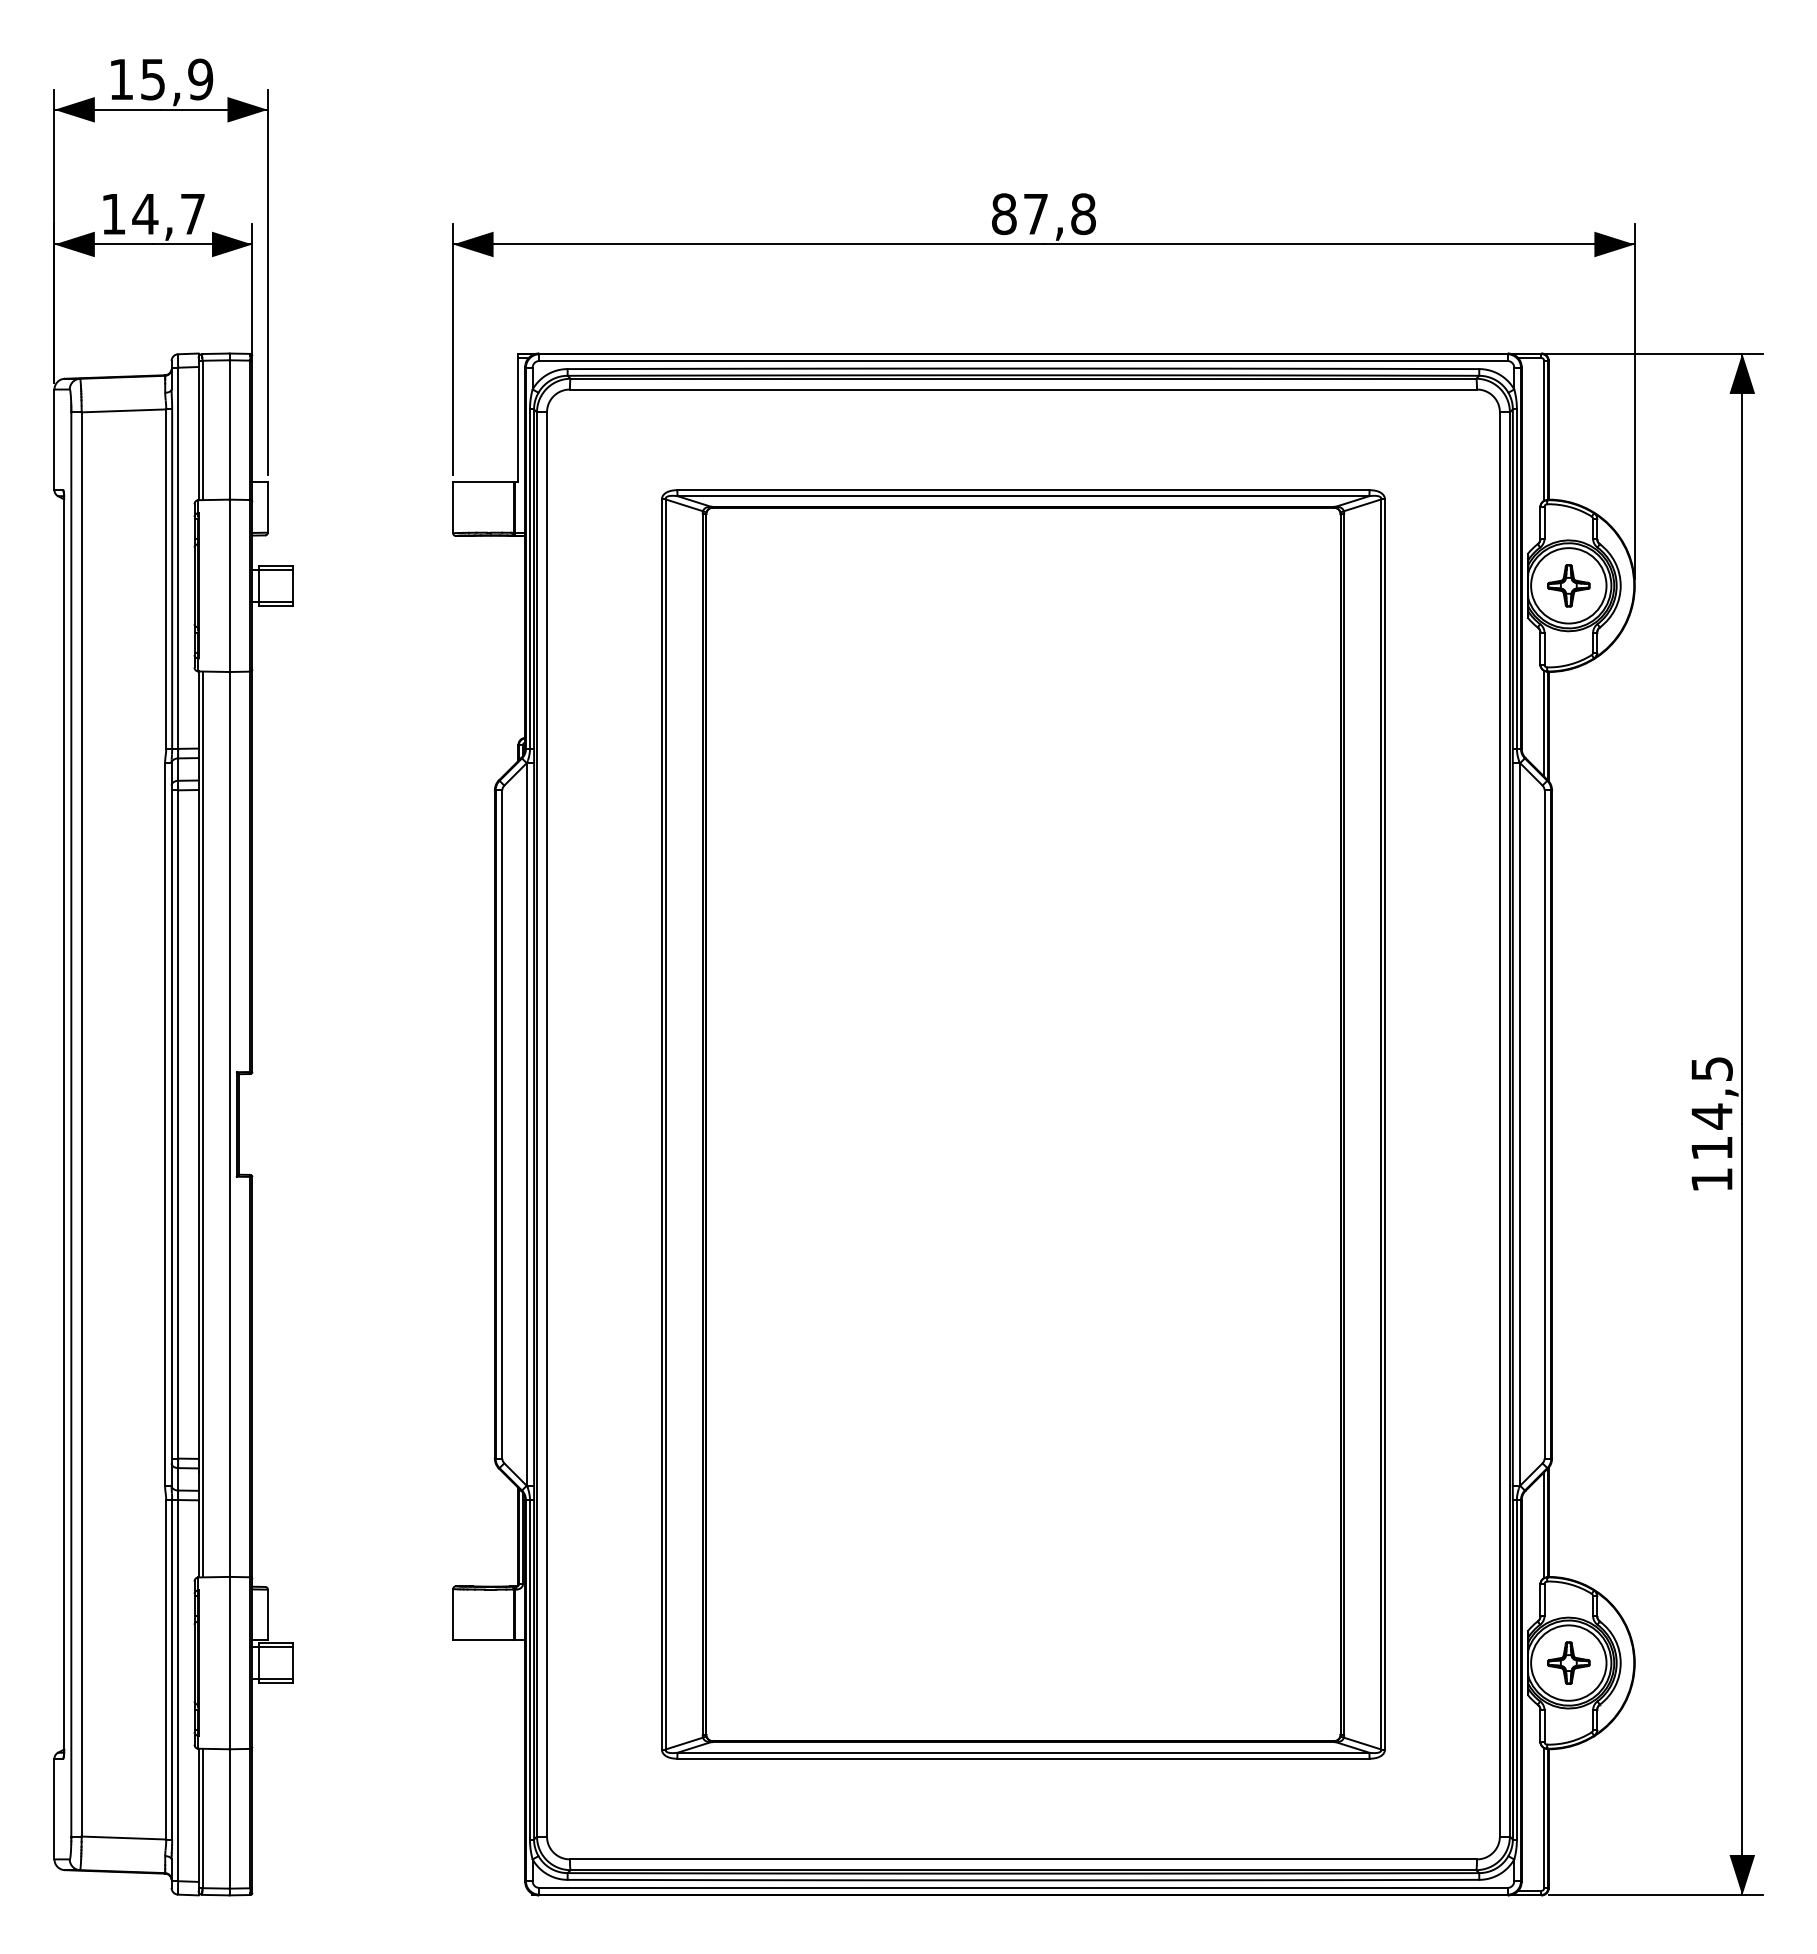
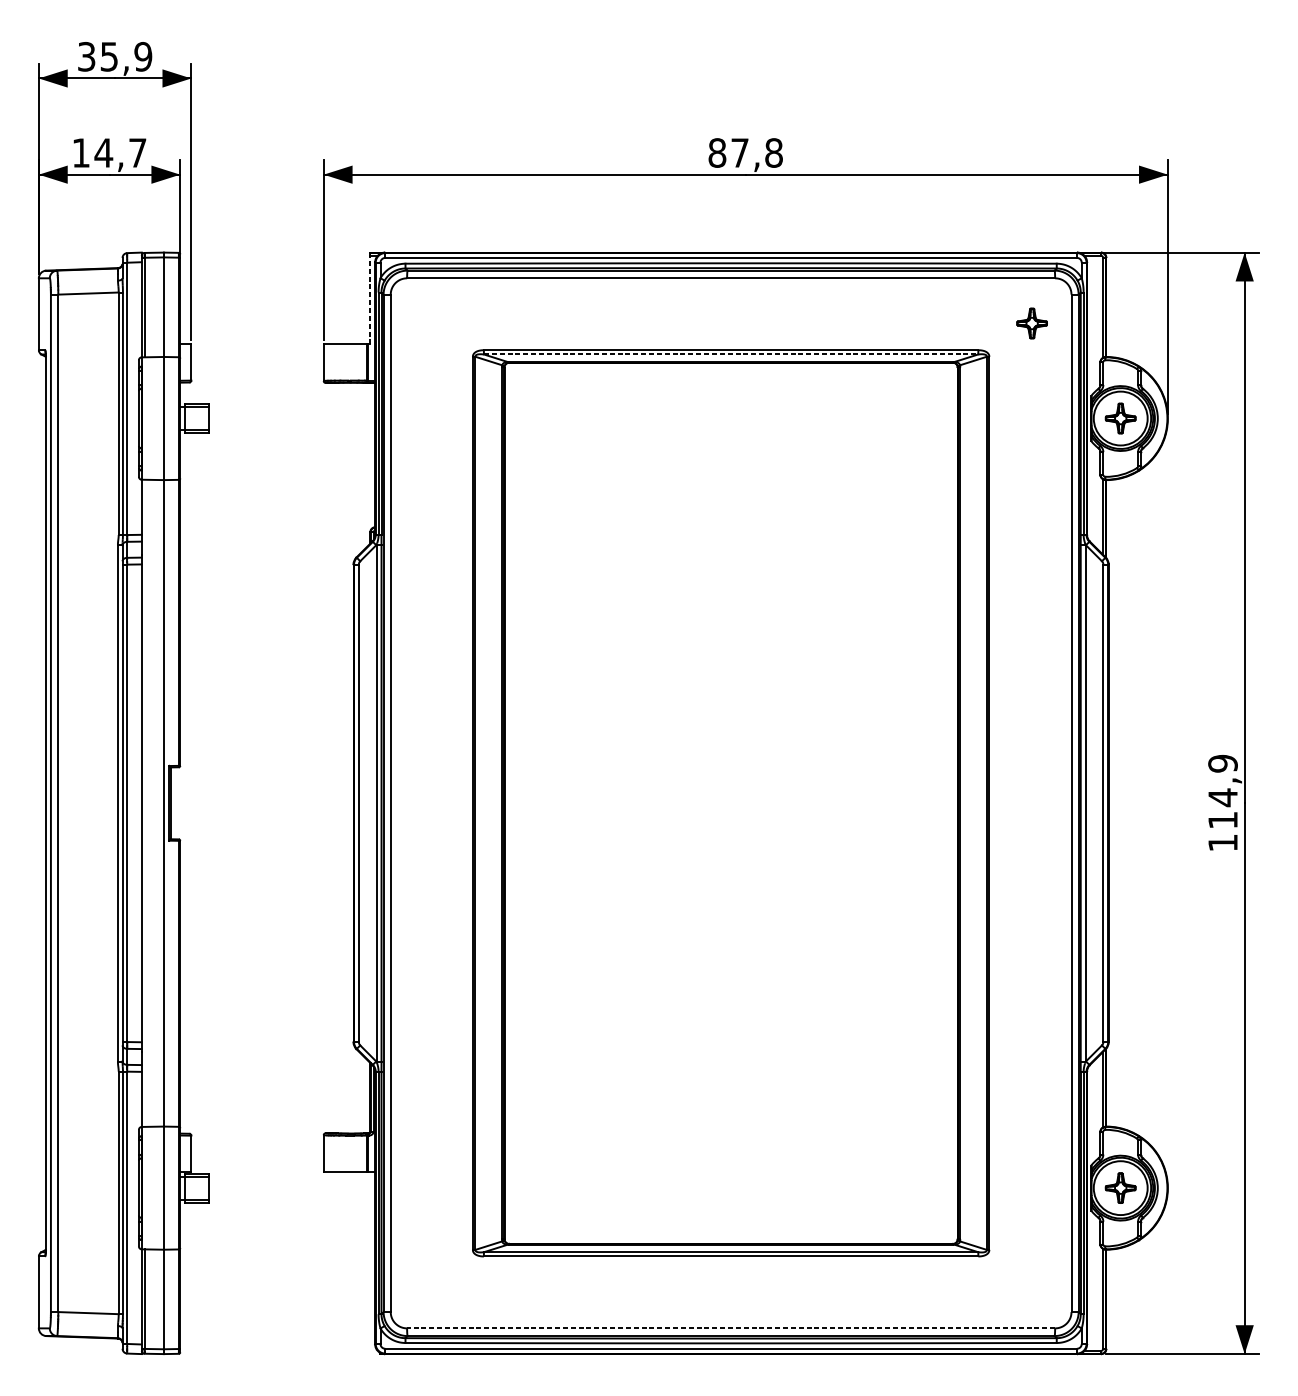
text: (121, 79) -> (86, 56), 15,9 -> 35,9
line: (518, 417) -> (370, 298), solid -> dashed
part: (1444, 452) -> (1031, 323), added
line: (1023, 496) -> (731, 354), solid -> dashed
text: (1711, 1068) -> (1222, 763), 114,5 -> 114,9
line: (202, 1124) -> (144, 803), removed
line: (1023, 1859) -> (731, 1328), solid -> dashed

